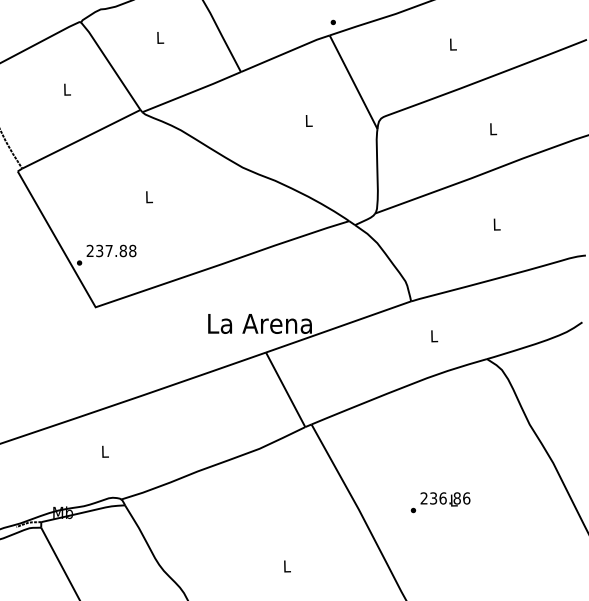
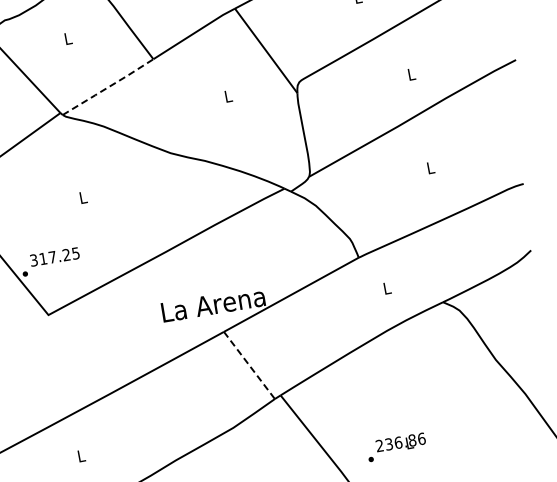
line: (192, 92) -> (108, 87), solid -> dashed
text: (111, 250) -> (54, 256), 237.88 -> 317.25
line: (285, 389) -> (249, 365), solid -> dashed
text: (440, 502) -> (396, 447), moved

